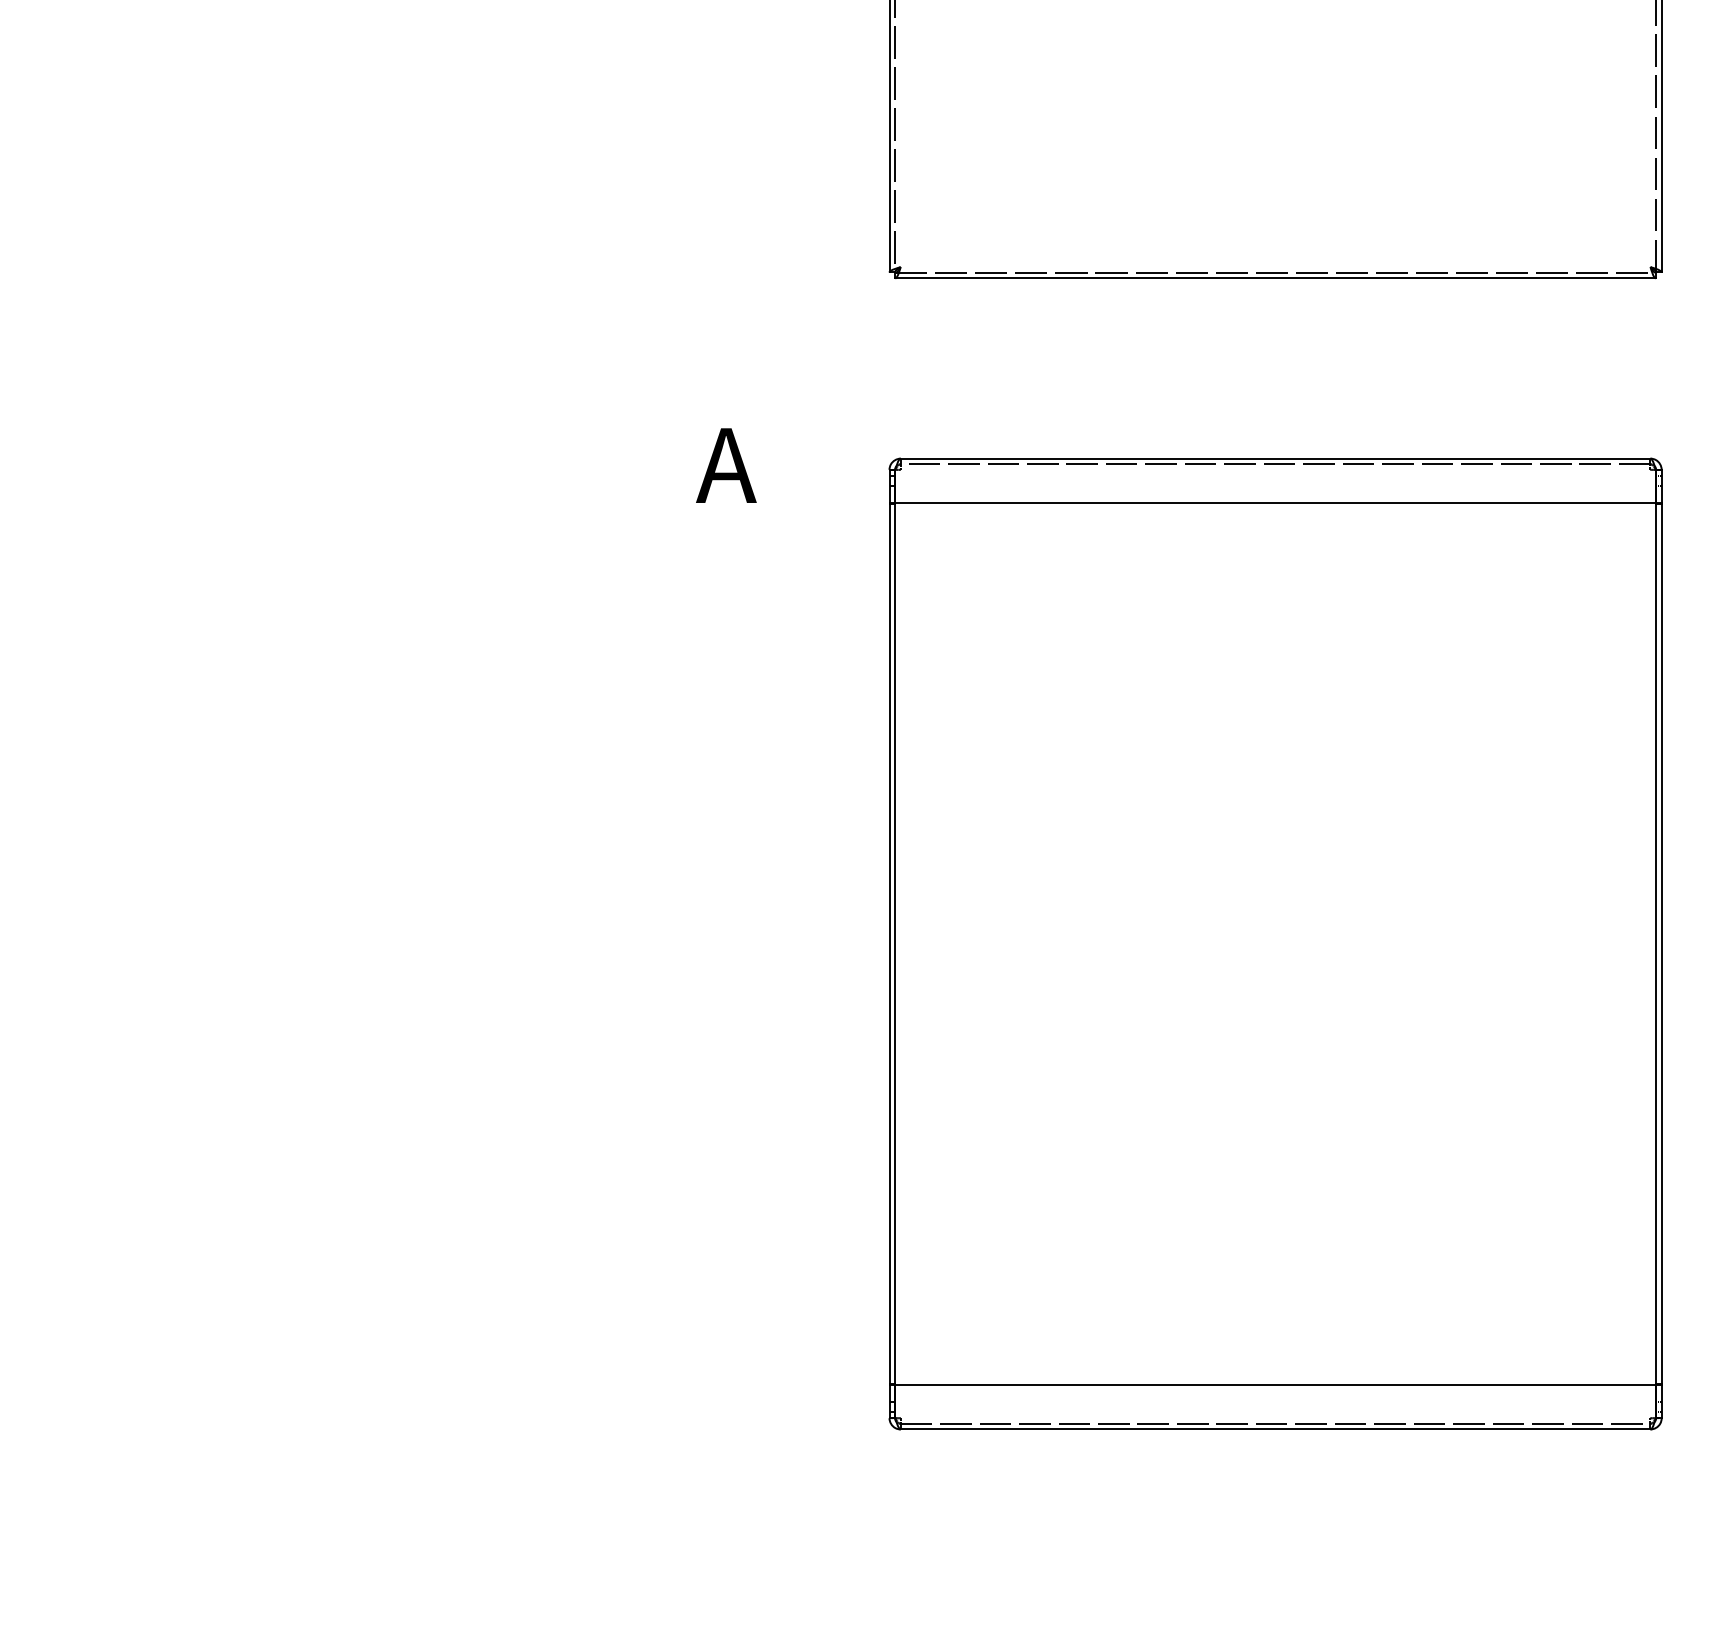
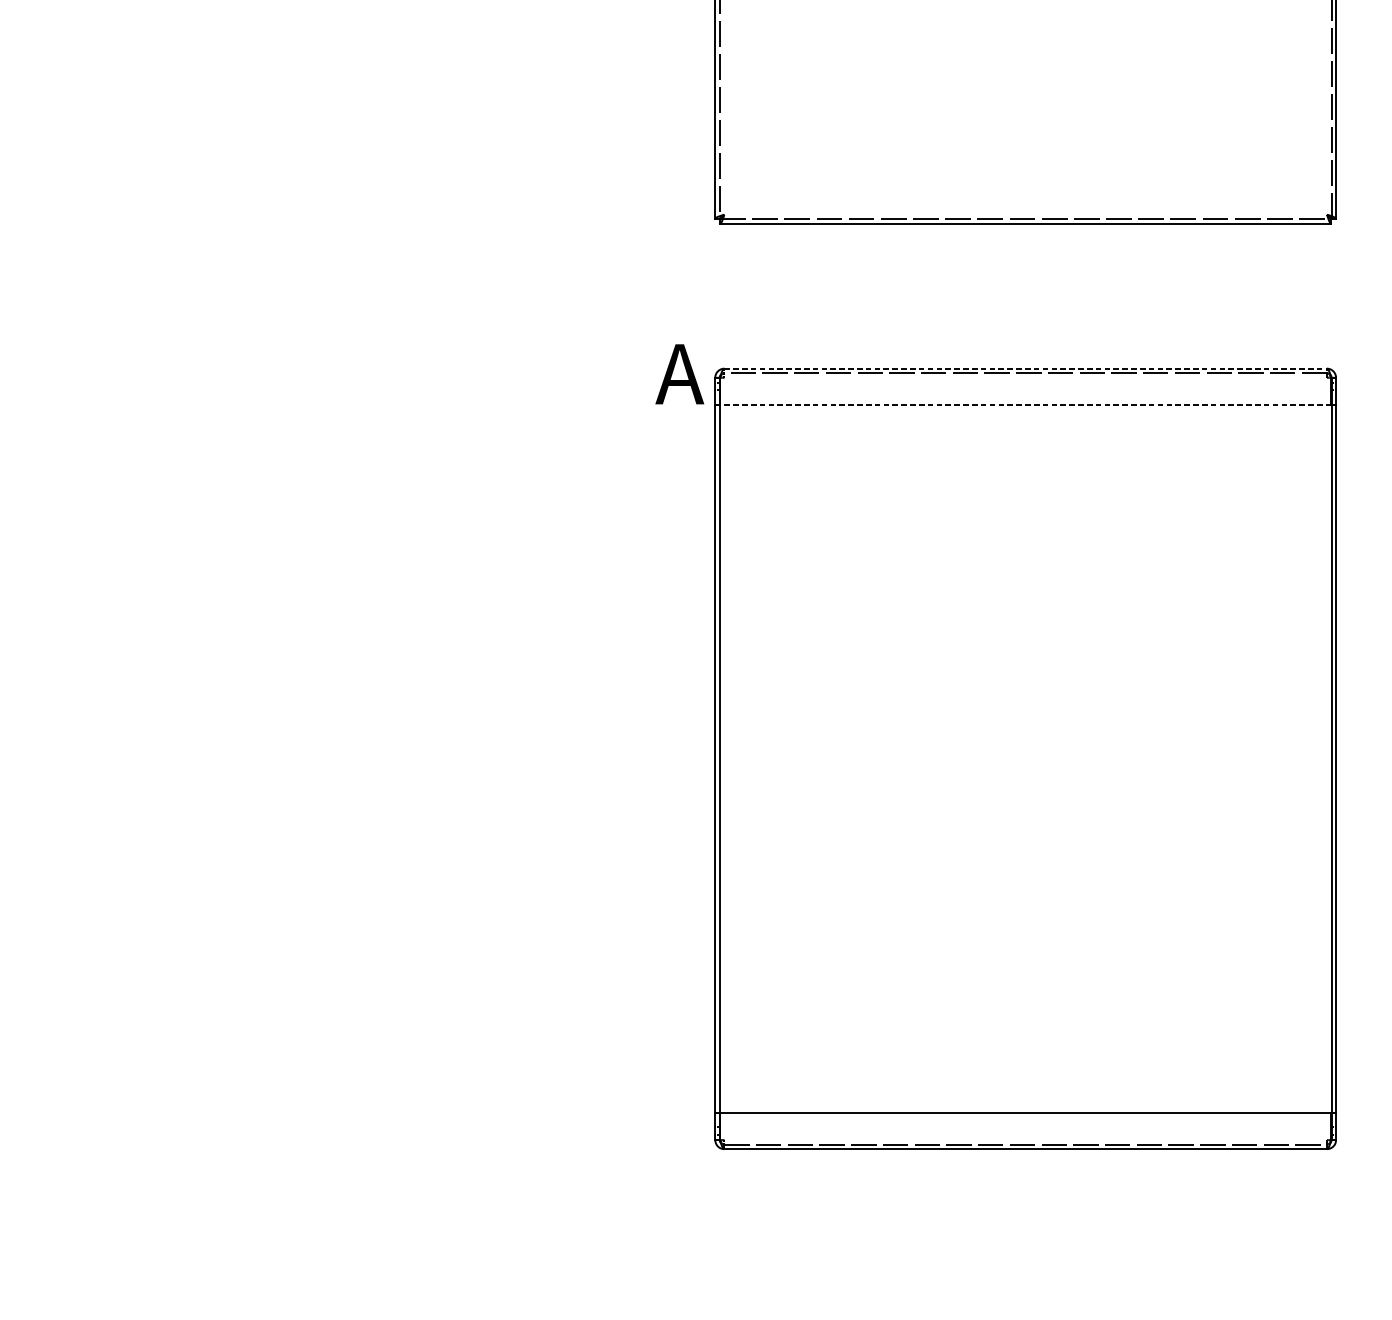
line: (1275, 458) -> (1025, 368), solid -> dashed
text: (726, 465) -> (679, 374), moved
line: (1275, 503) -> (1025, 404), solid -> dashed

